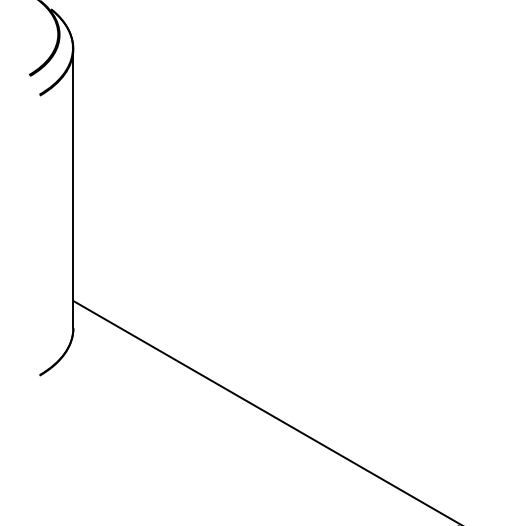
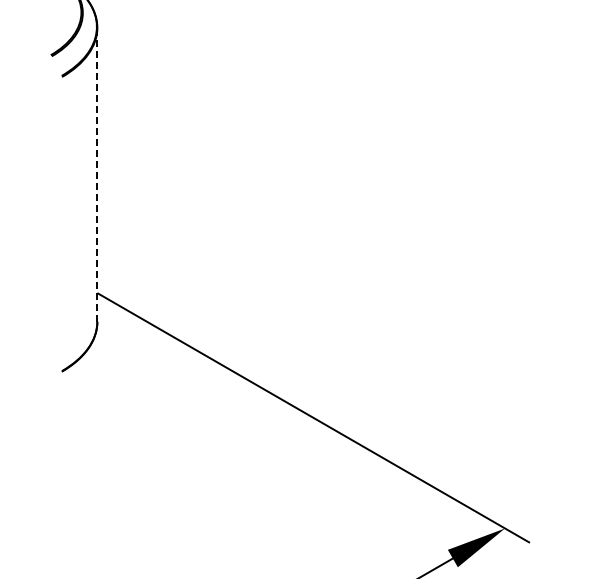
line: (73, 188) -> (97, 174), solid -> dashed

